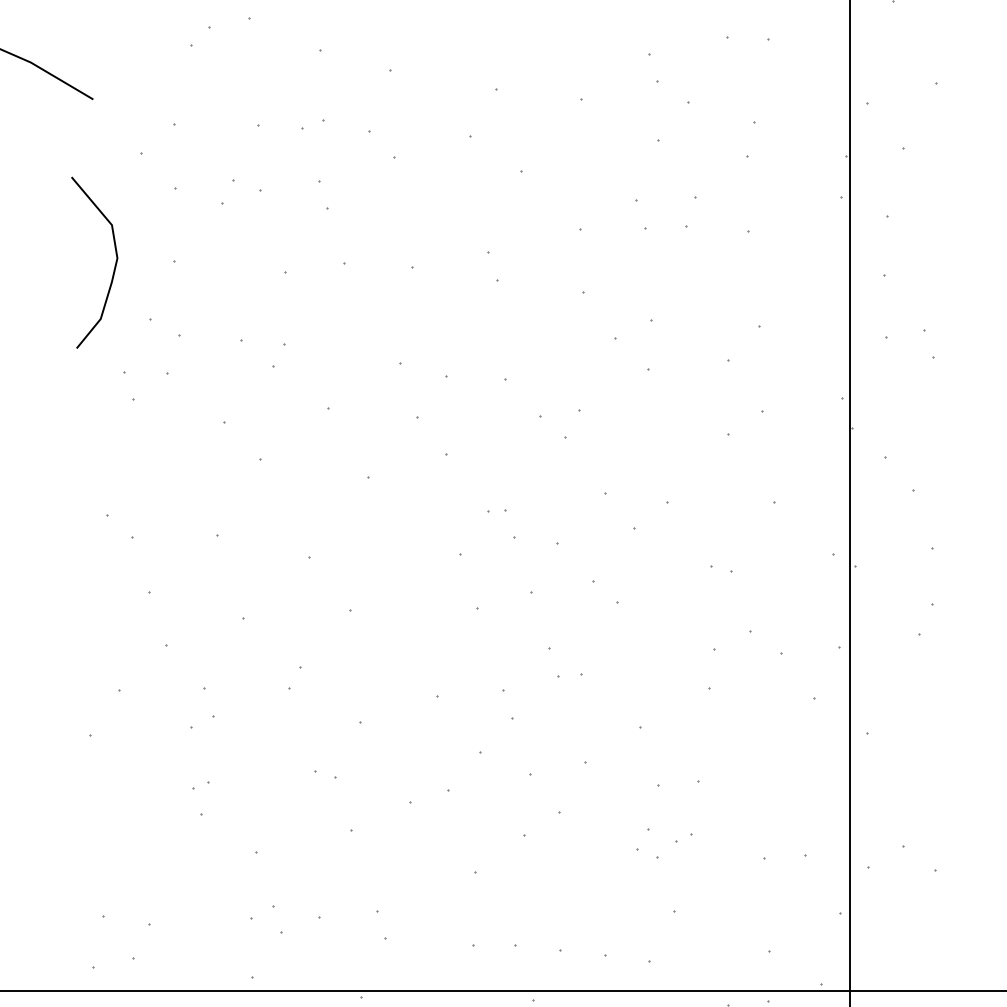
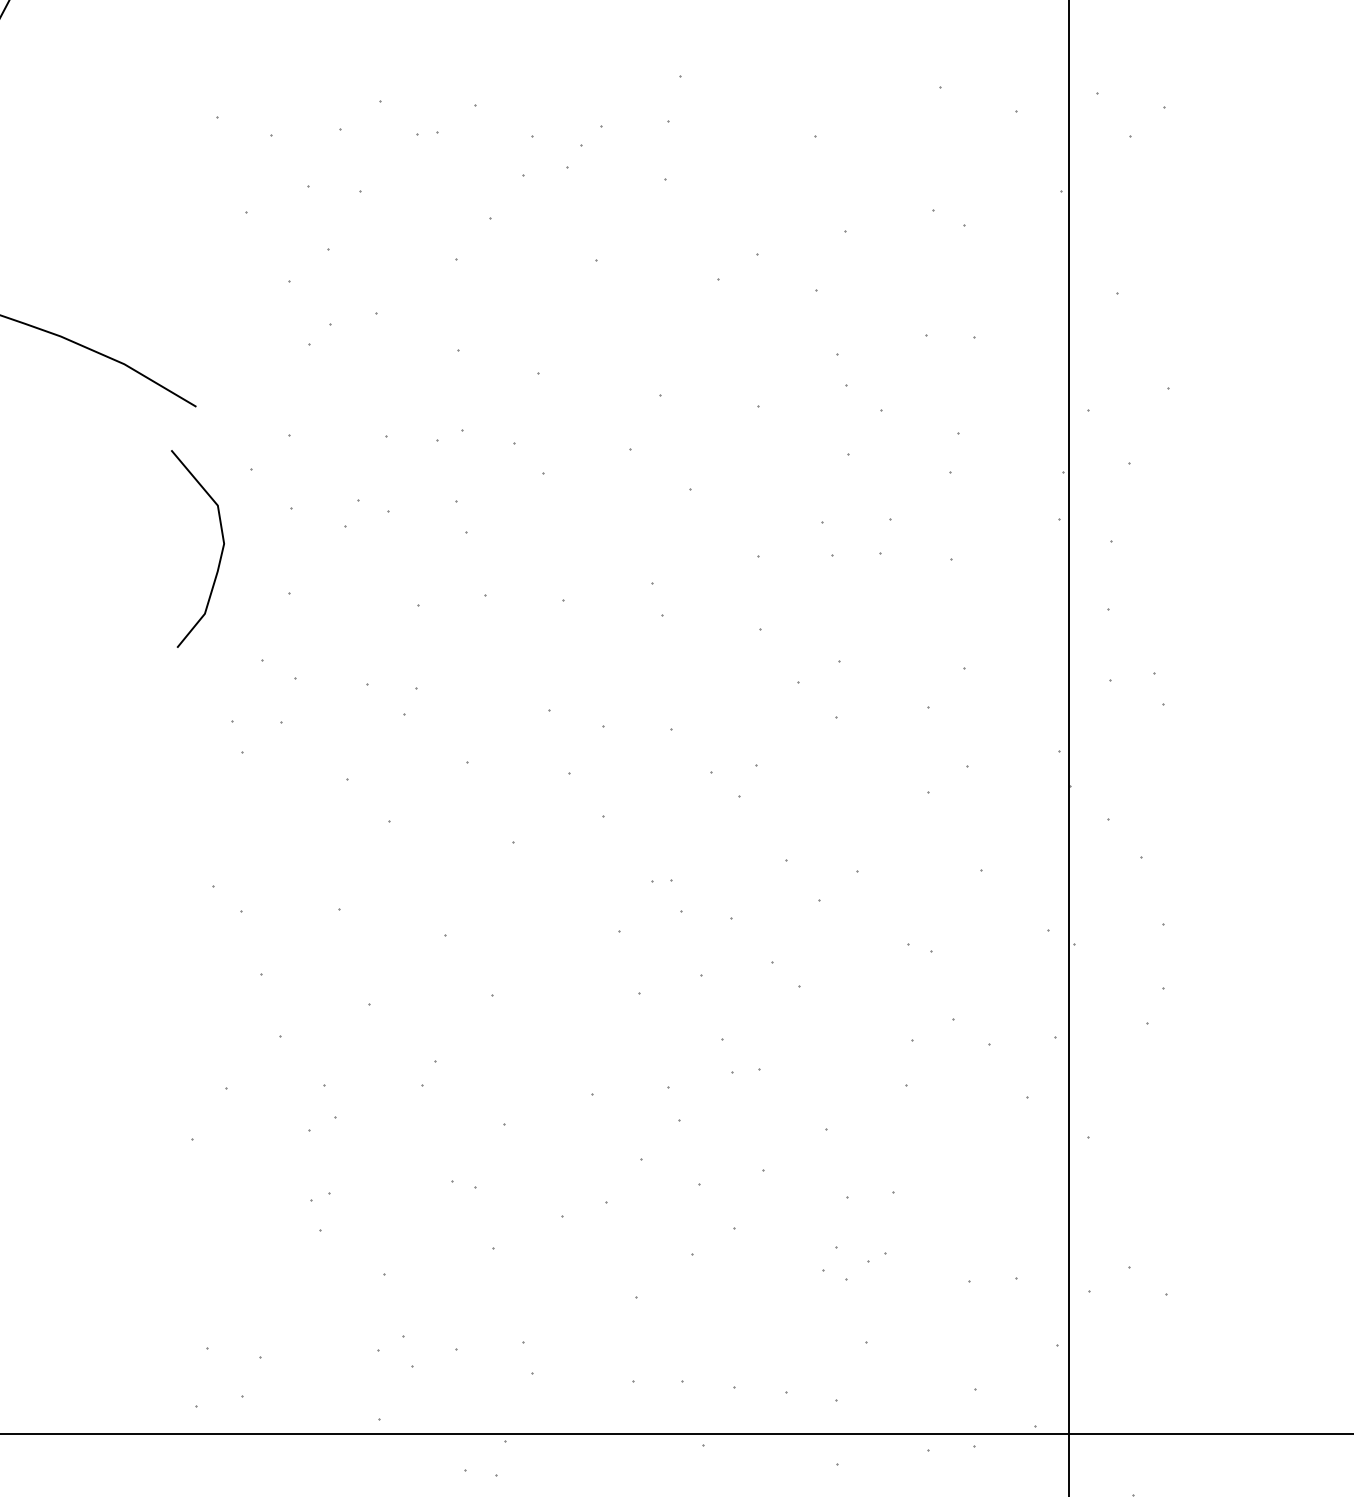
curve: (114, 267) -> (220, 554), moved

